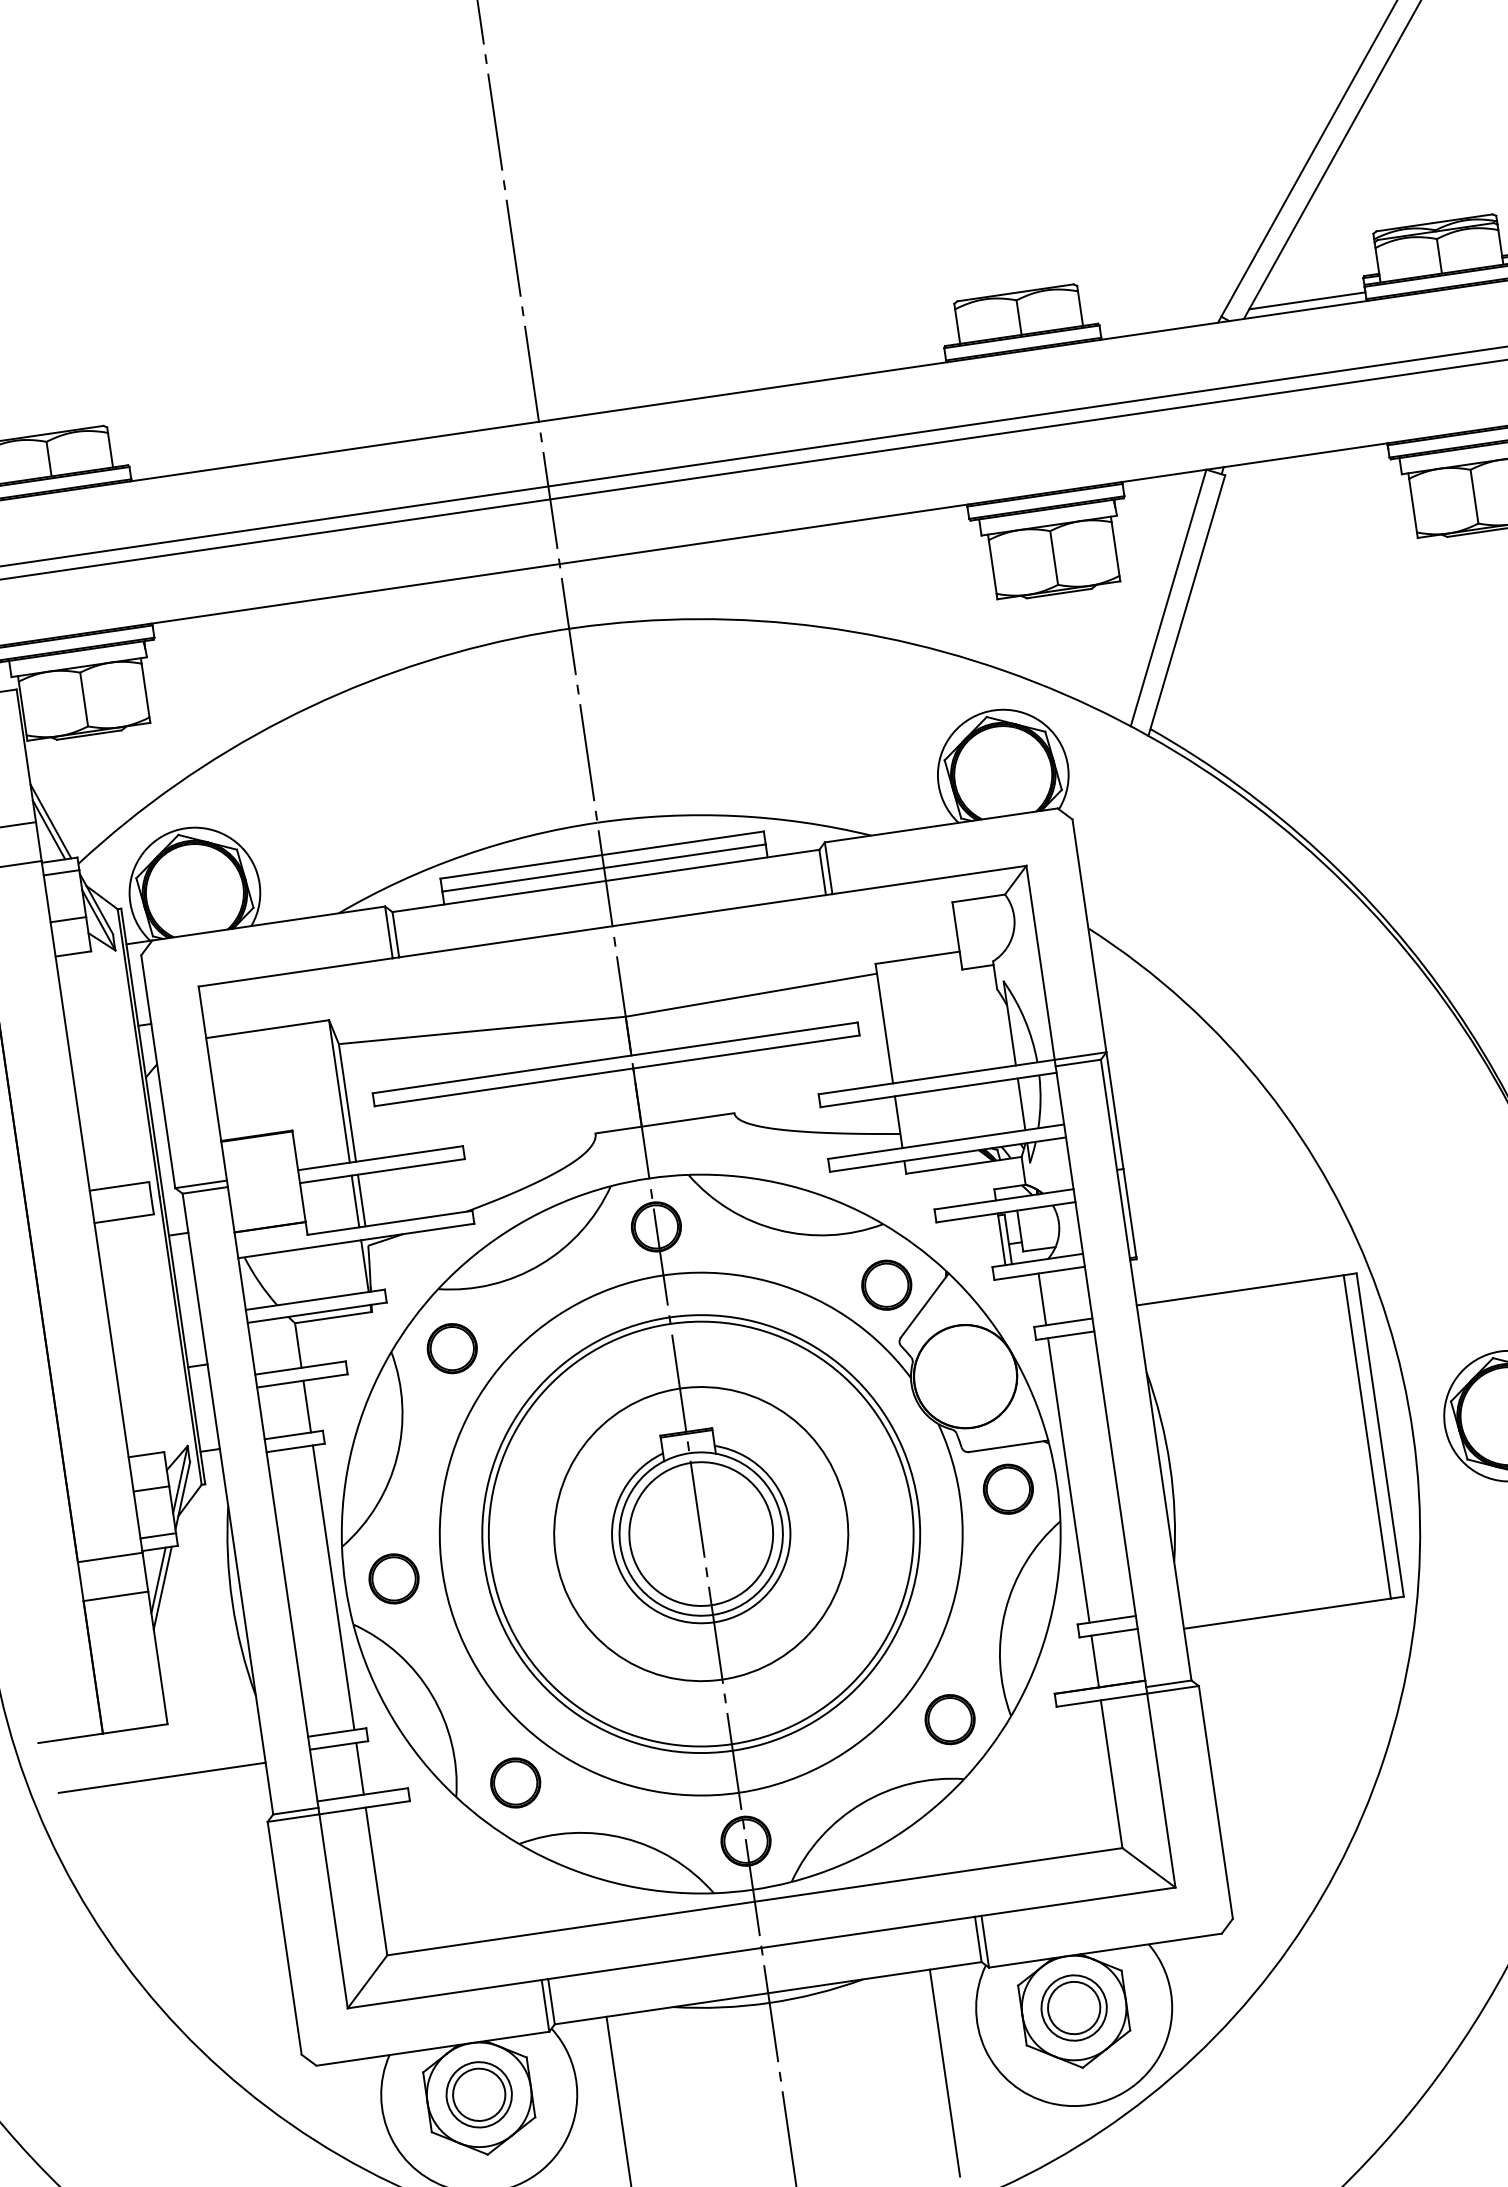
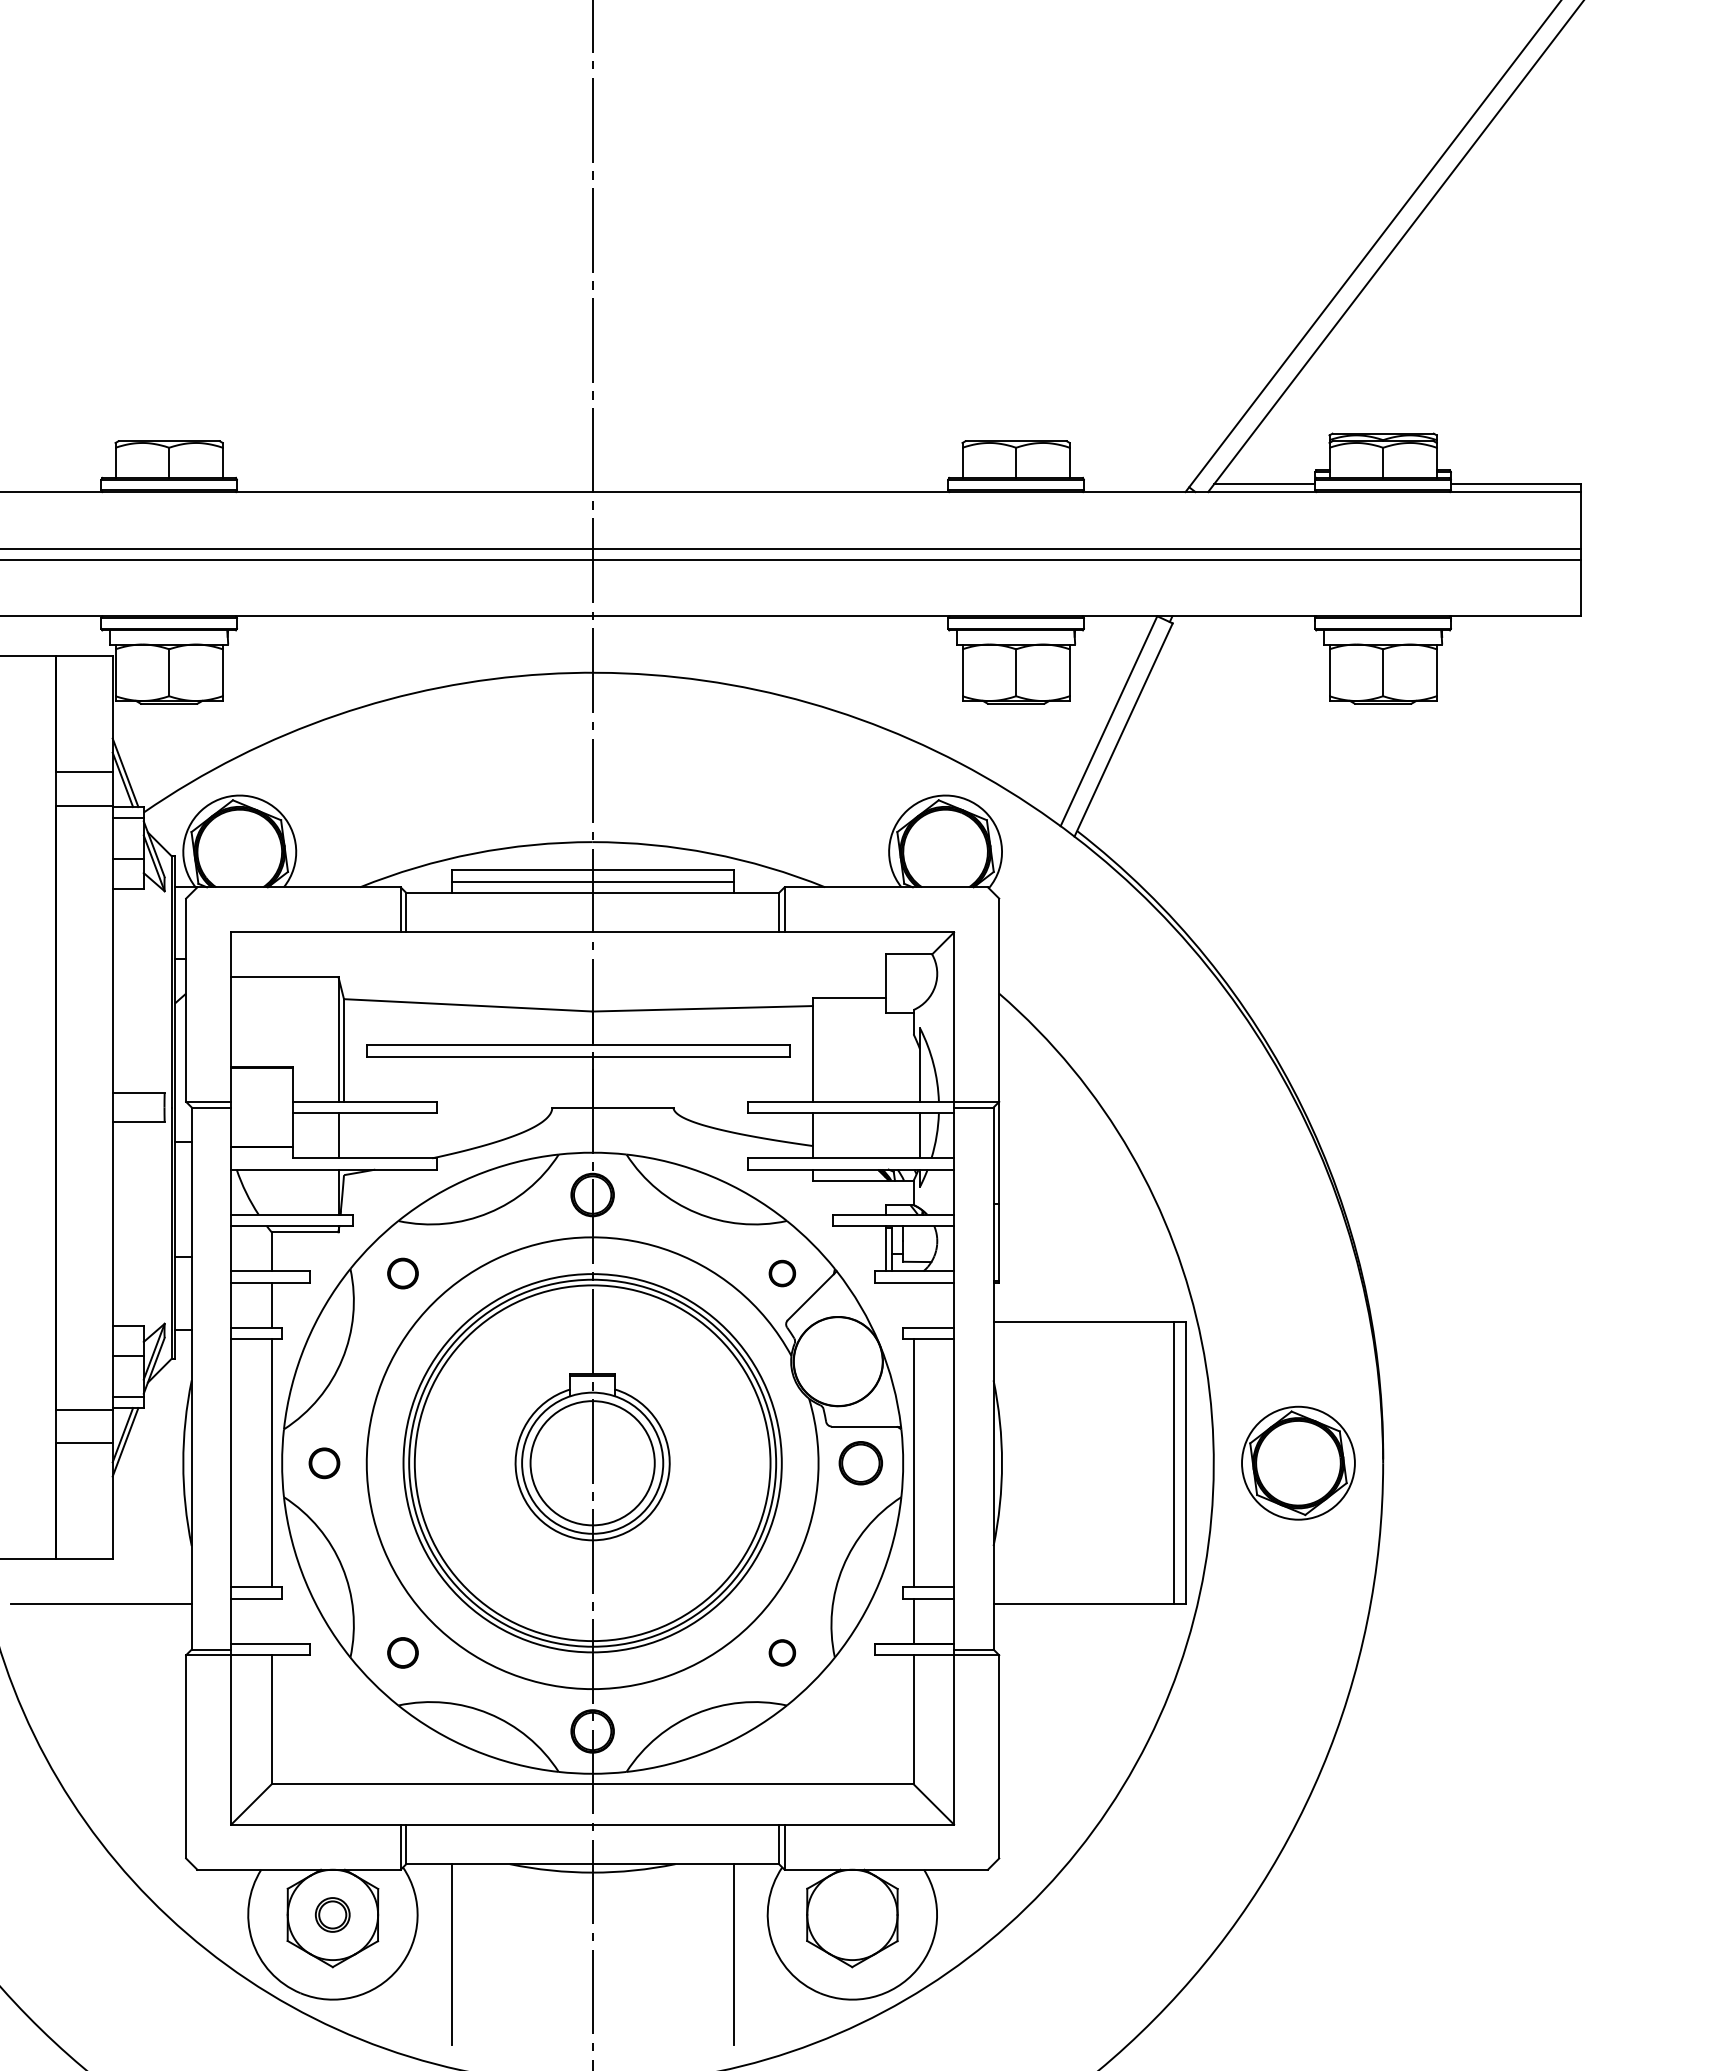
line: (362, 1200) -> (344, 1135), removed
part: (886, 1285) -> (782, 1273), size x0.6
line: (1042, 1298) -> (913, 1304), removed
part: (451, 1348) -> (402, 1273), size x0.7
circle: (701, 1534) -> (592, 1463), size x1.4
part: (394, 1579) -> (324, 1463), size x0.7
part: (950, 1719) -> (782, 1652), size x0.6
line: (359, 1767) -> (271, 1620), removed
part: (515, 1782) -> (402, 1652), size x0.7
part: (1074, 2007) -> (852, 1914), removed
part: (478, 2094) -> (332, 1914), size x0.6

